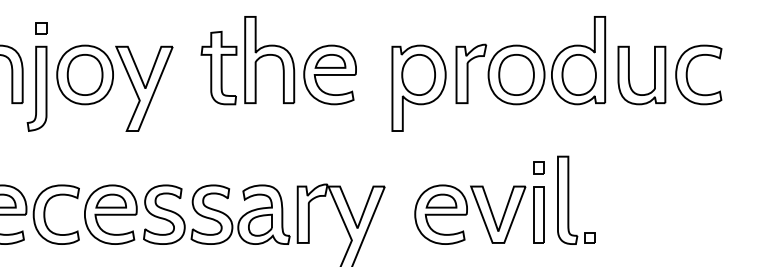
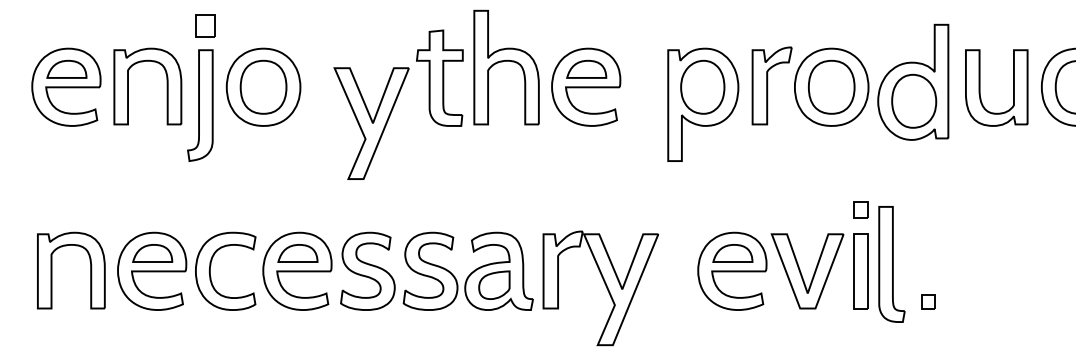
part: (41, 28) -> (205, 25), size x1.4
part: (578, 59) -> (913, 81), moved
part: (144, 88) -> (371, 123), moved
part: (567, 200) -> (891, 264), moved

